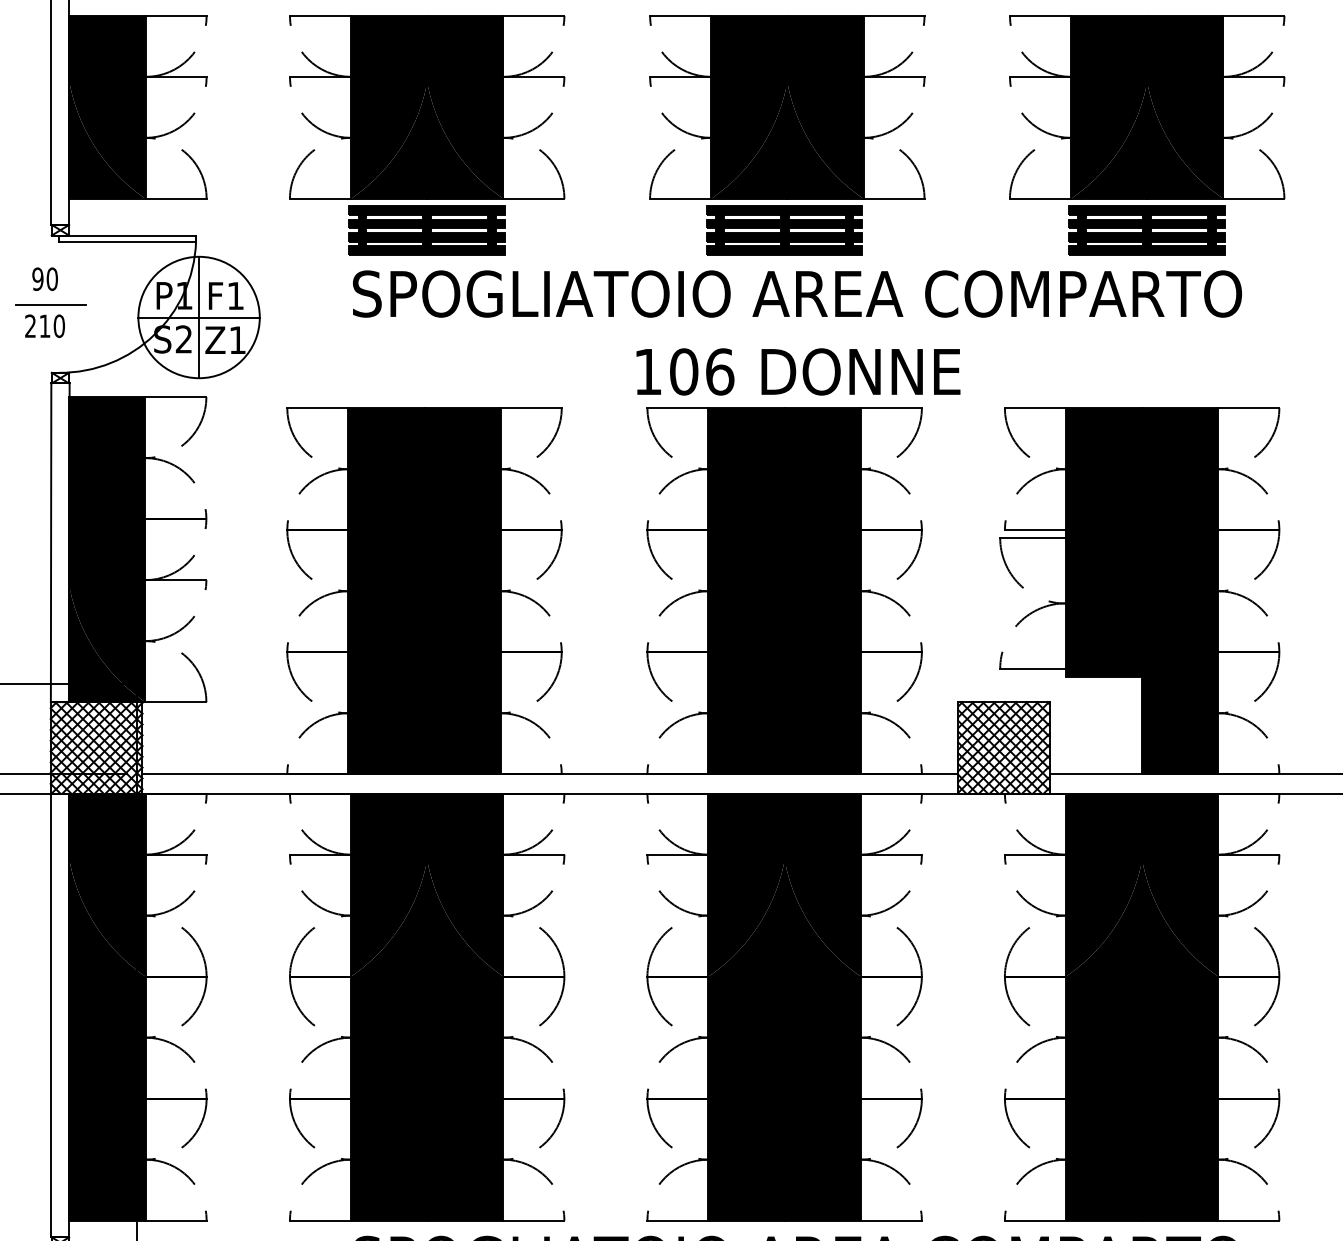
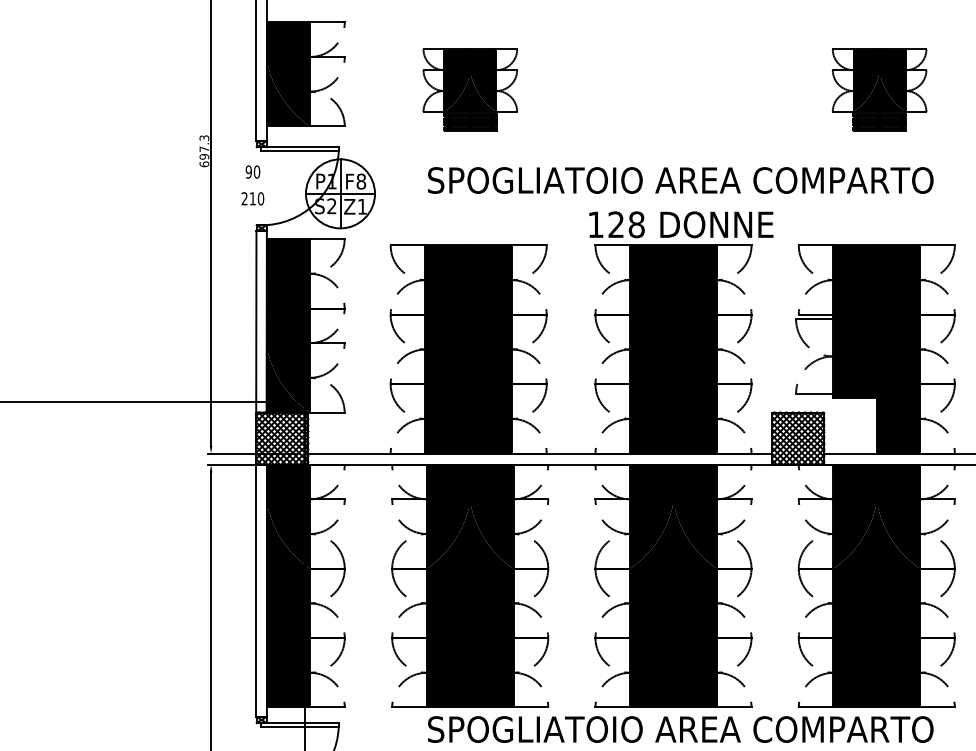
part: (427, 134) -> (470, 89), size x0.6
part: (786, 134) -> (674, 89), removed
part: (1146, 134) -> (879, 89), size x0.6
text: (236, 295) -> (361, 181), F1 -> F8
line: (51, 304) -> (256, 186), removed
text: (701, 371) -> (626, 224), 106 -> 128

